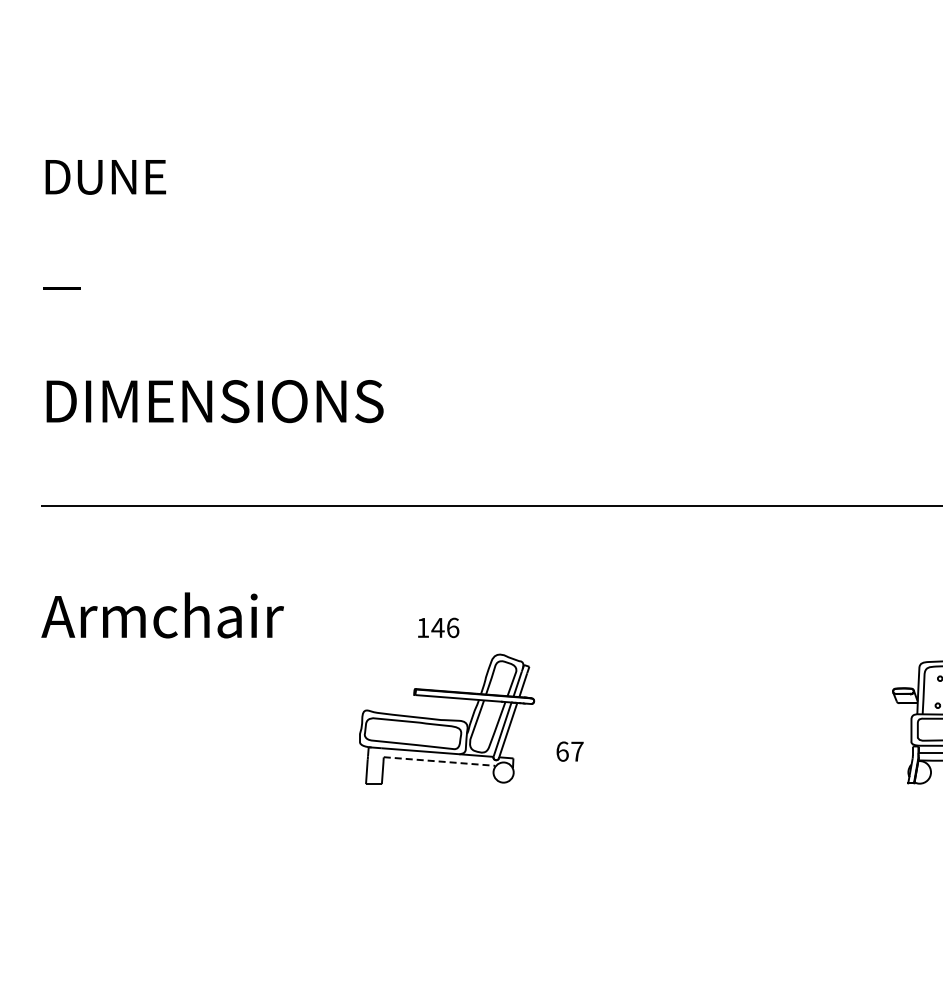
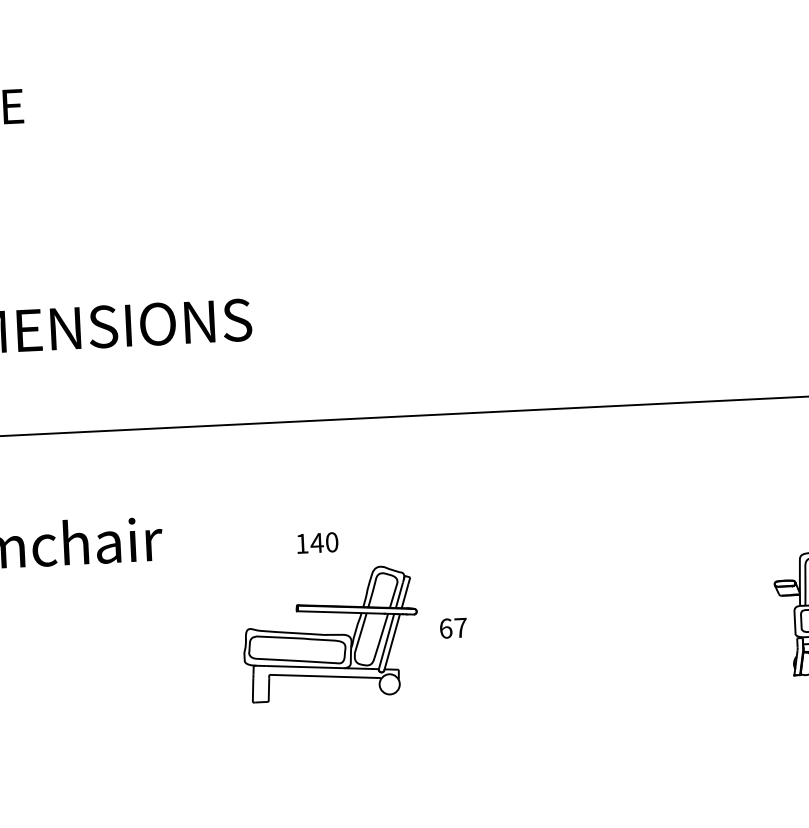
text: (453, 627) -> (332, 541), 146 -> 140
text: (569, 751) -> (452, 628), moved
line: (439, 761) -> (325, 676), dashed -> solid

